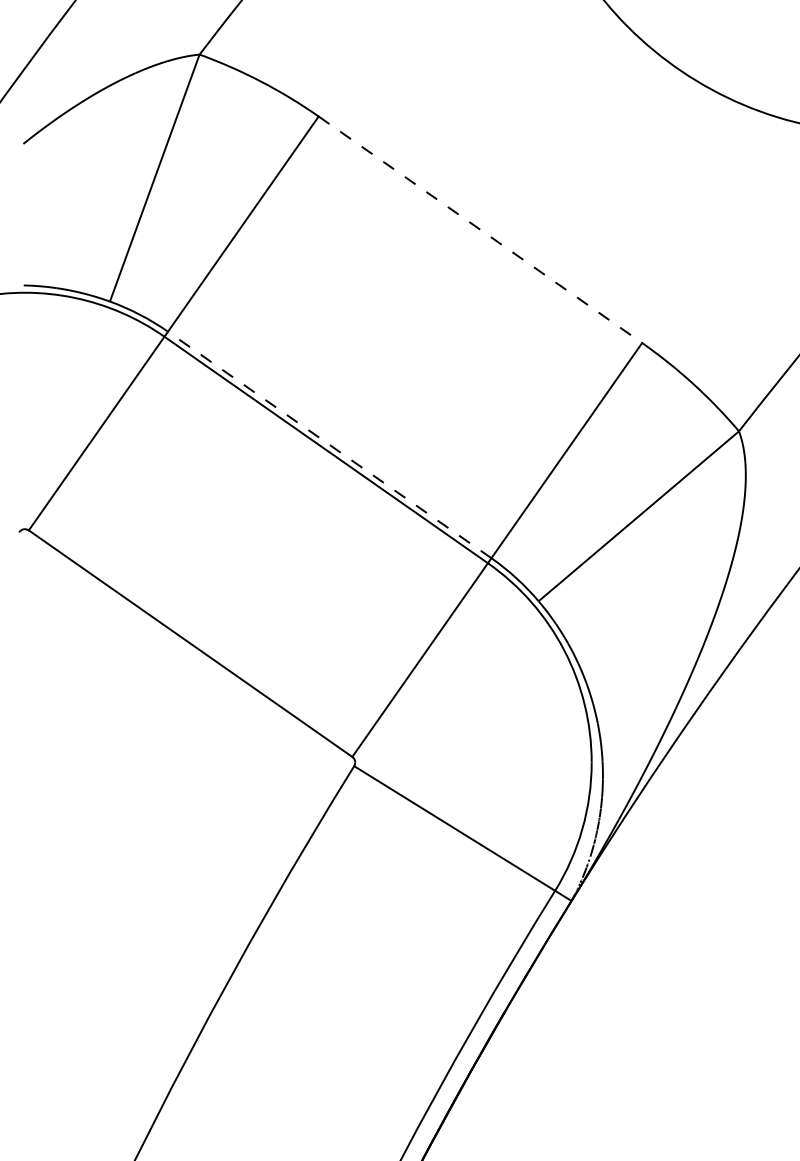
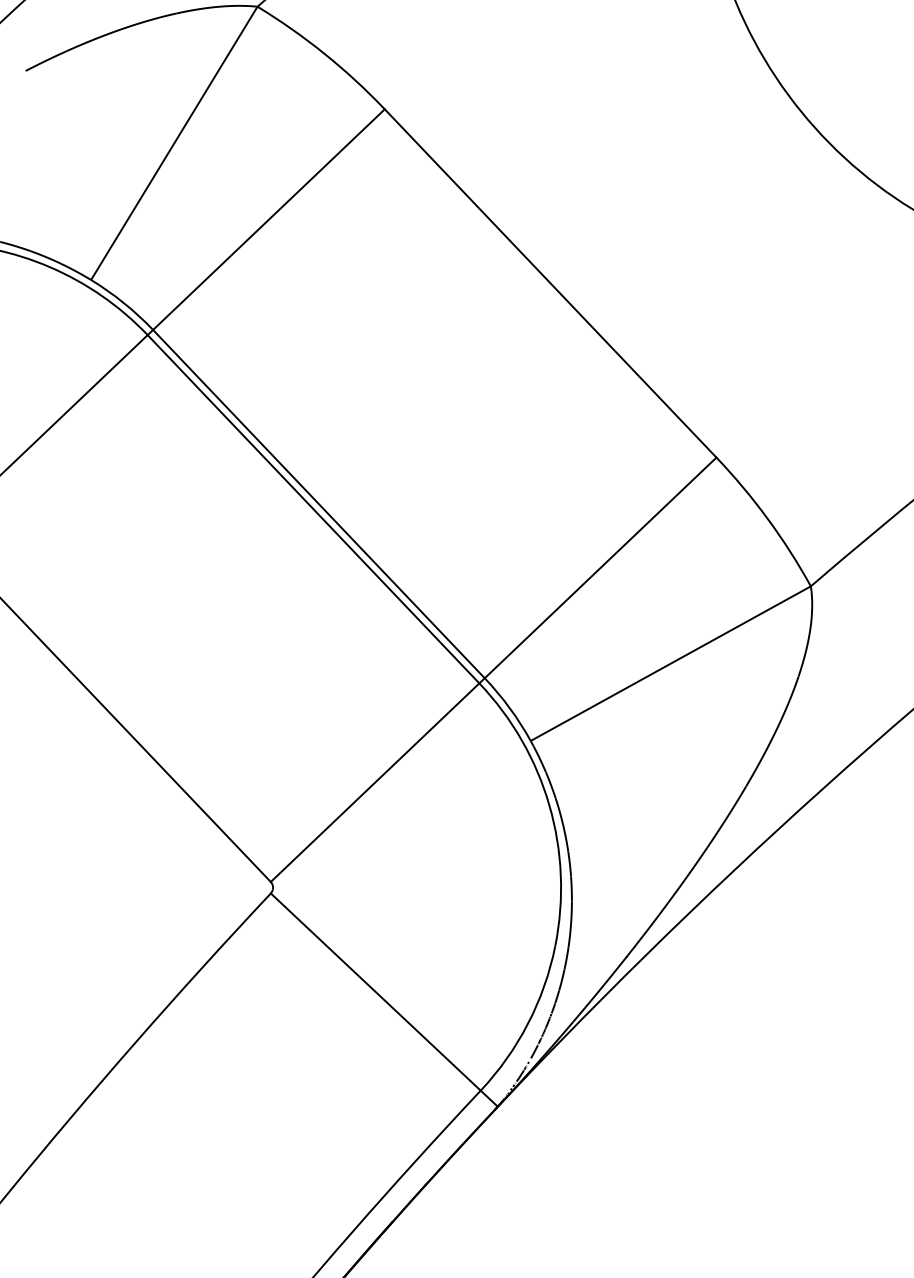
line: (480, 230) -> (550, 284), dashed -> solid
line: (329, 444) -> (318, 503), dashed -> solid

